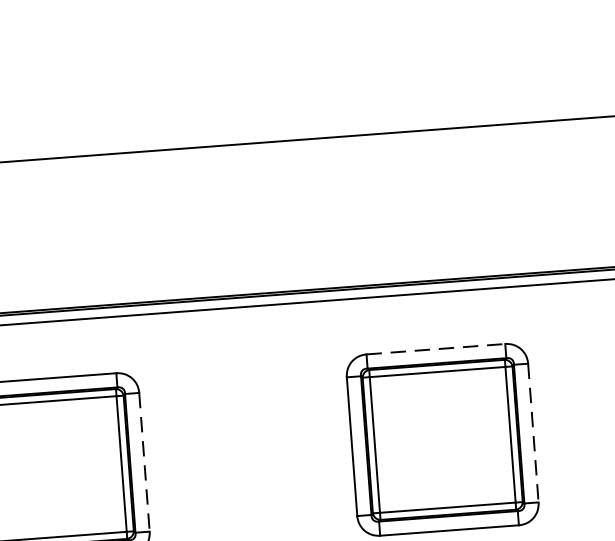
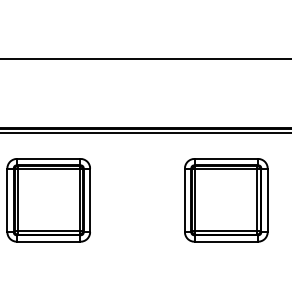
line: (436, 348) -> (226, 158), dashed -> solid
line: (532, 433) -> (267, 200), dashed -> solid
line: (145, 462) -> (90, 200), dashed -> solid

